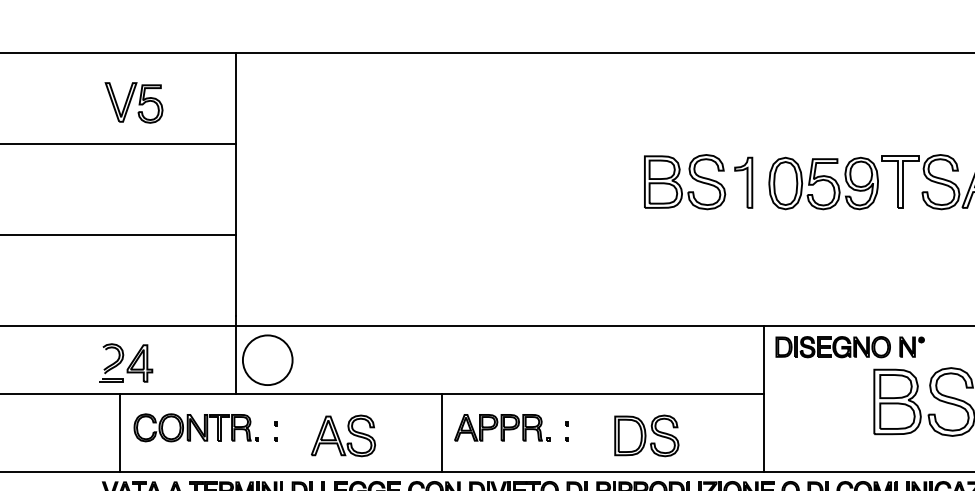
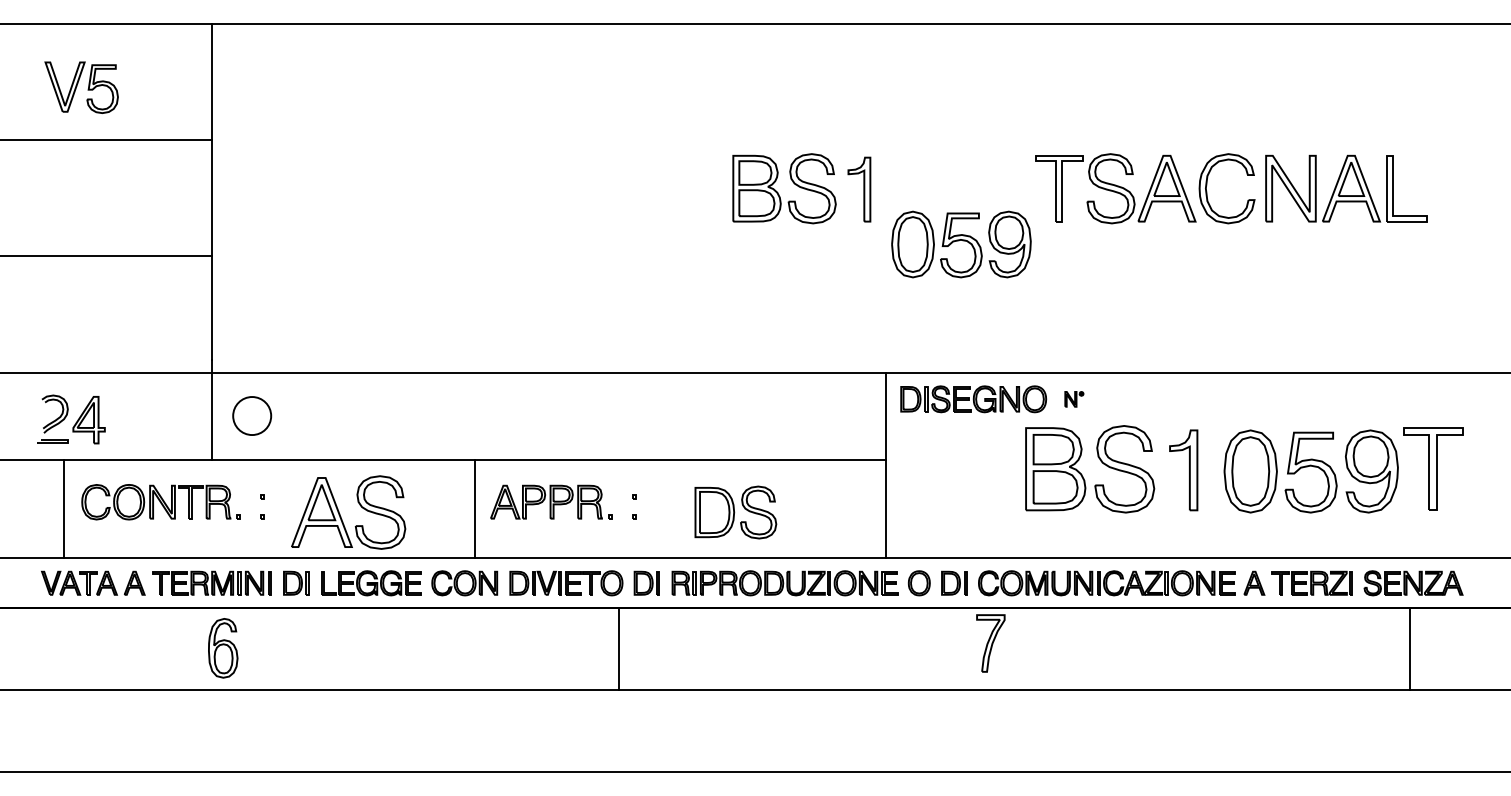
part: (823, 183) -> (961, 244), moved
part: (912, 347) -> (1074, 399), size x0.6
circle: (267, 359) -> (251, 415), size x0.6
part: (343, 435) -> (348, 512), size x1.4

